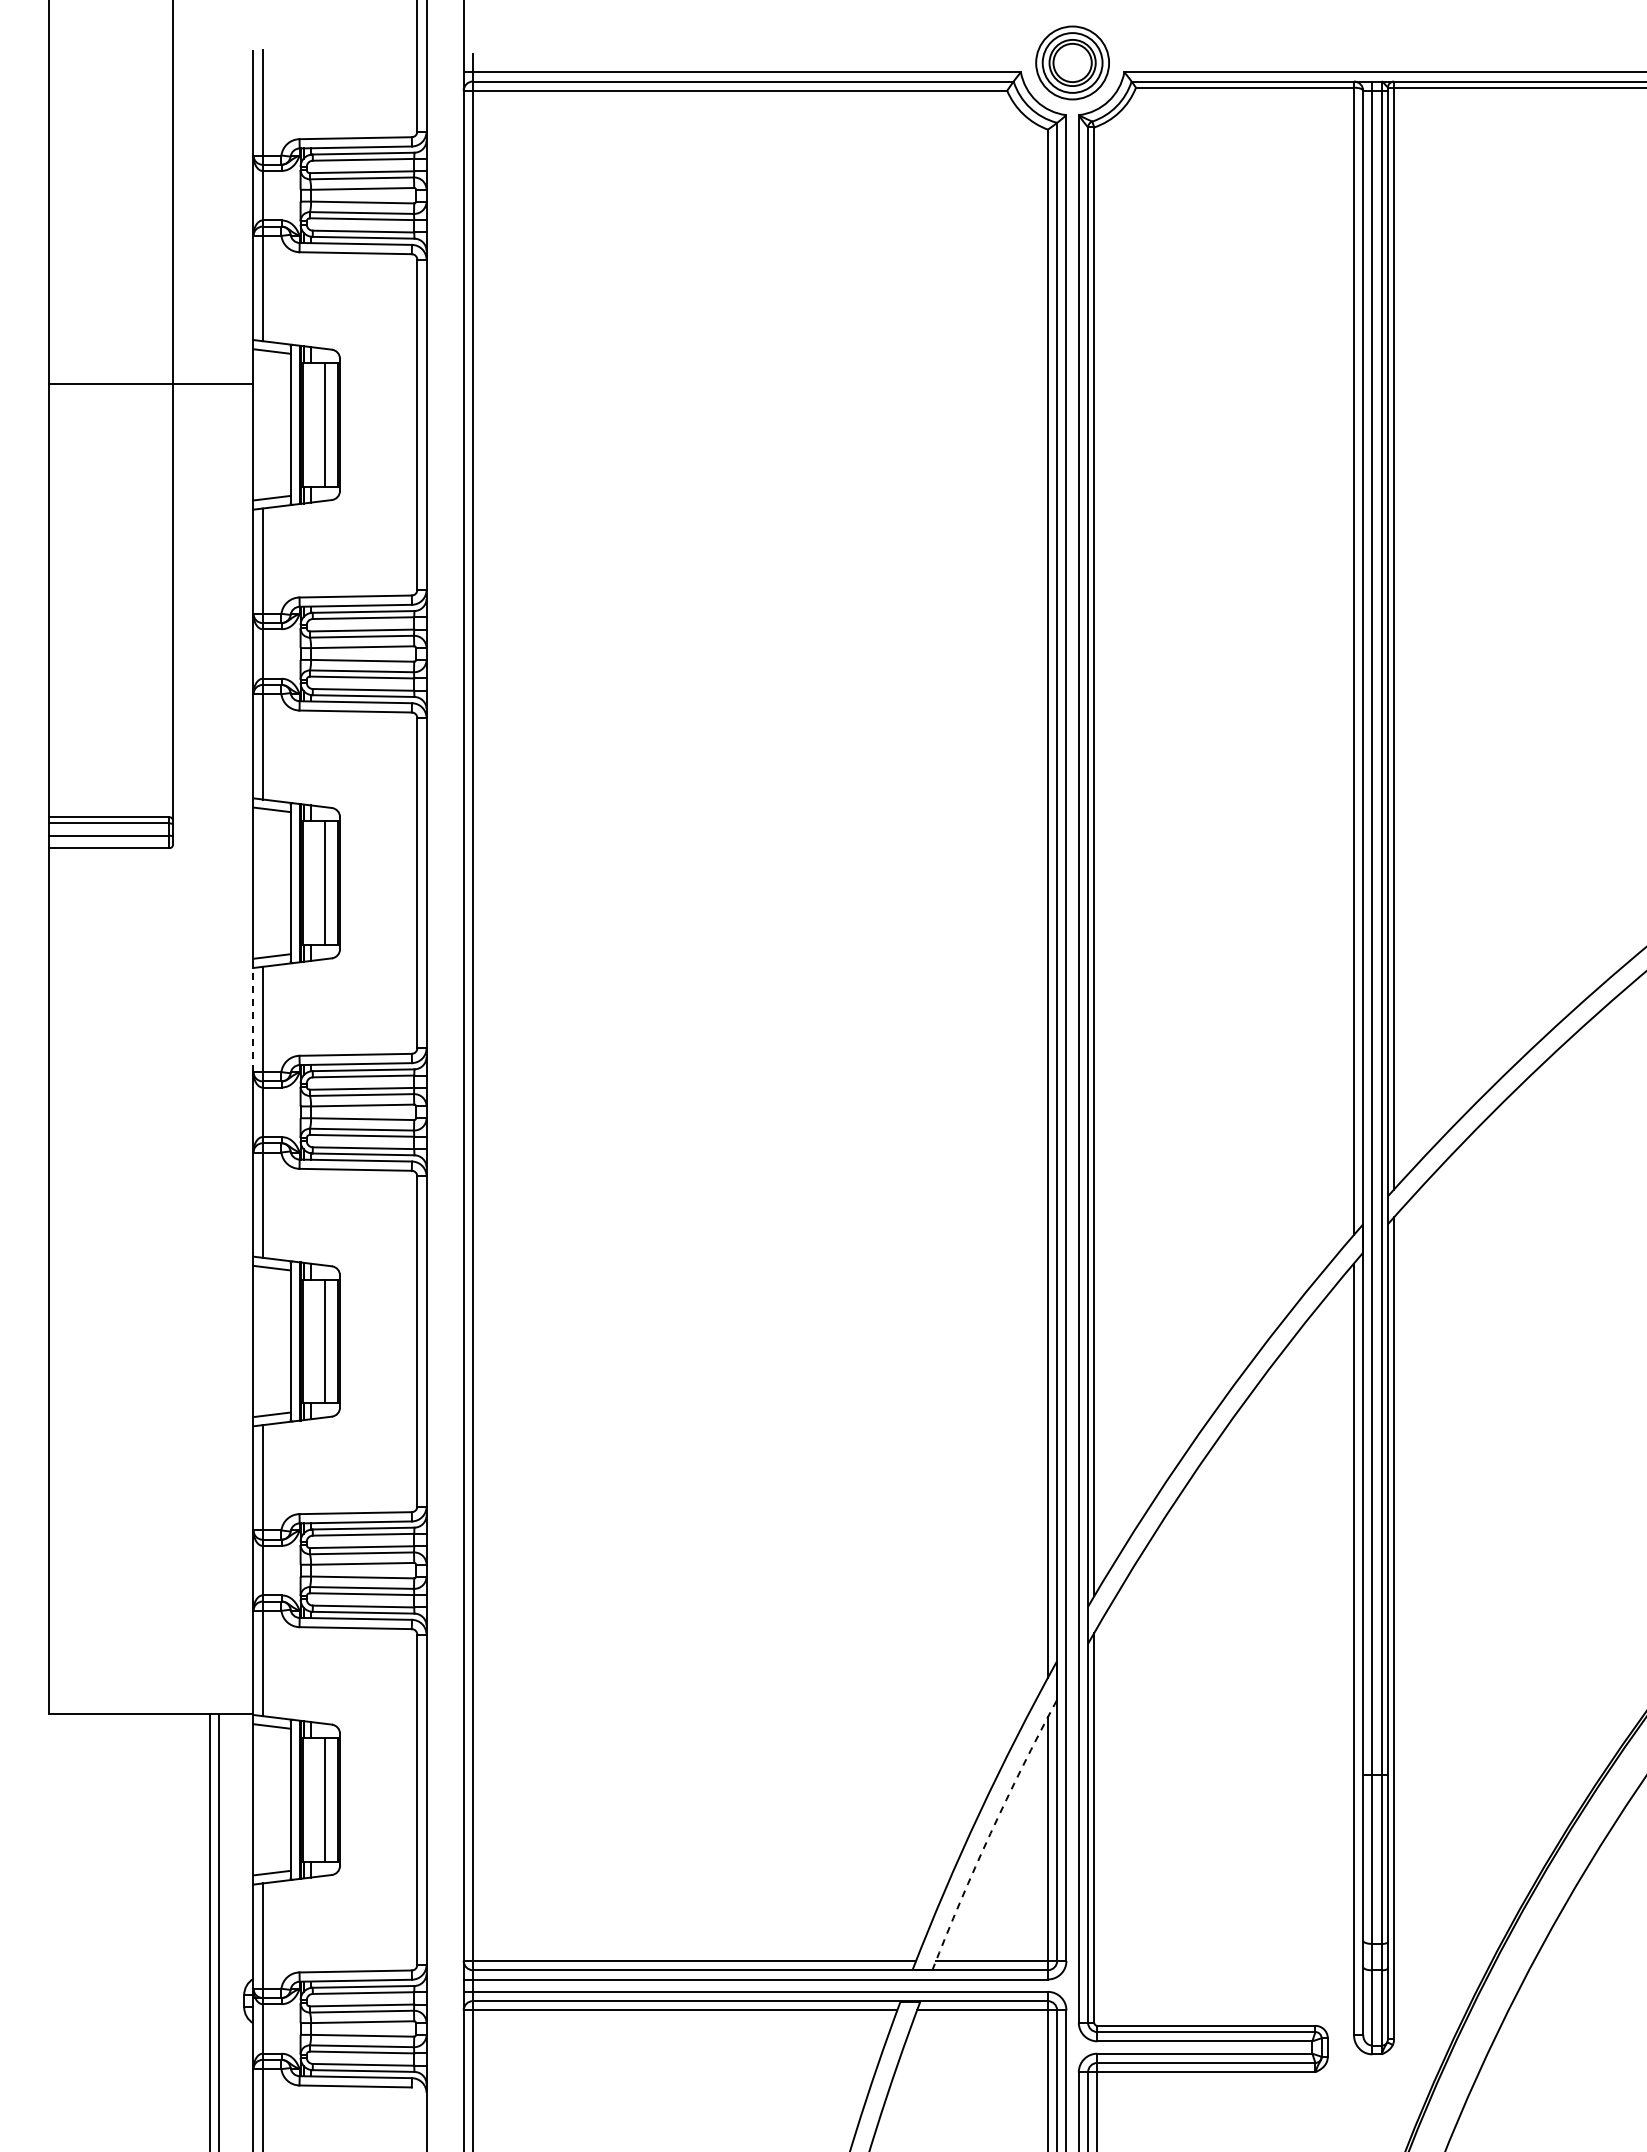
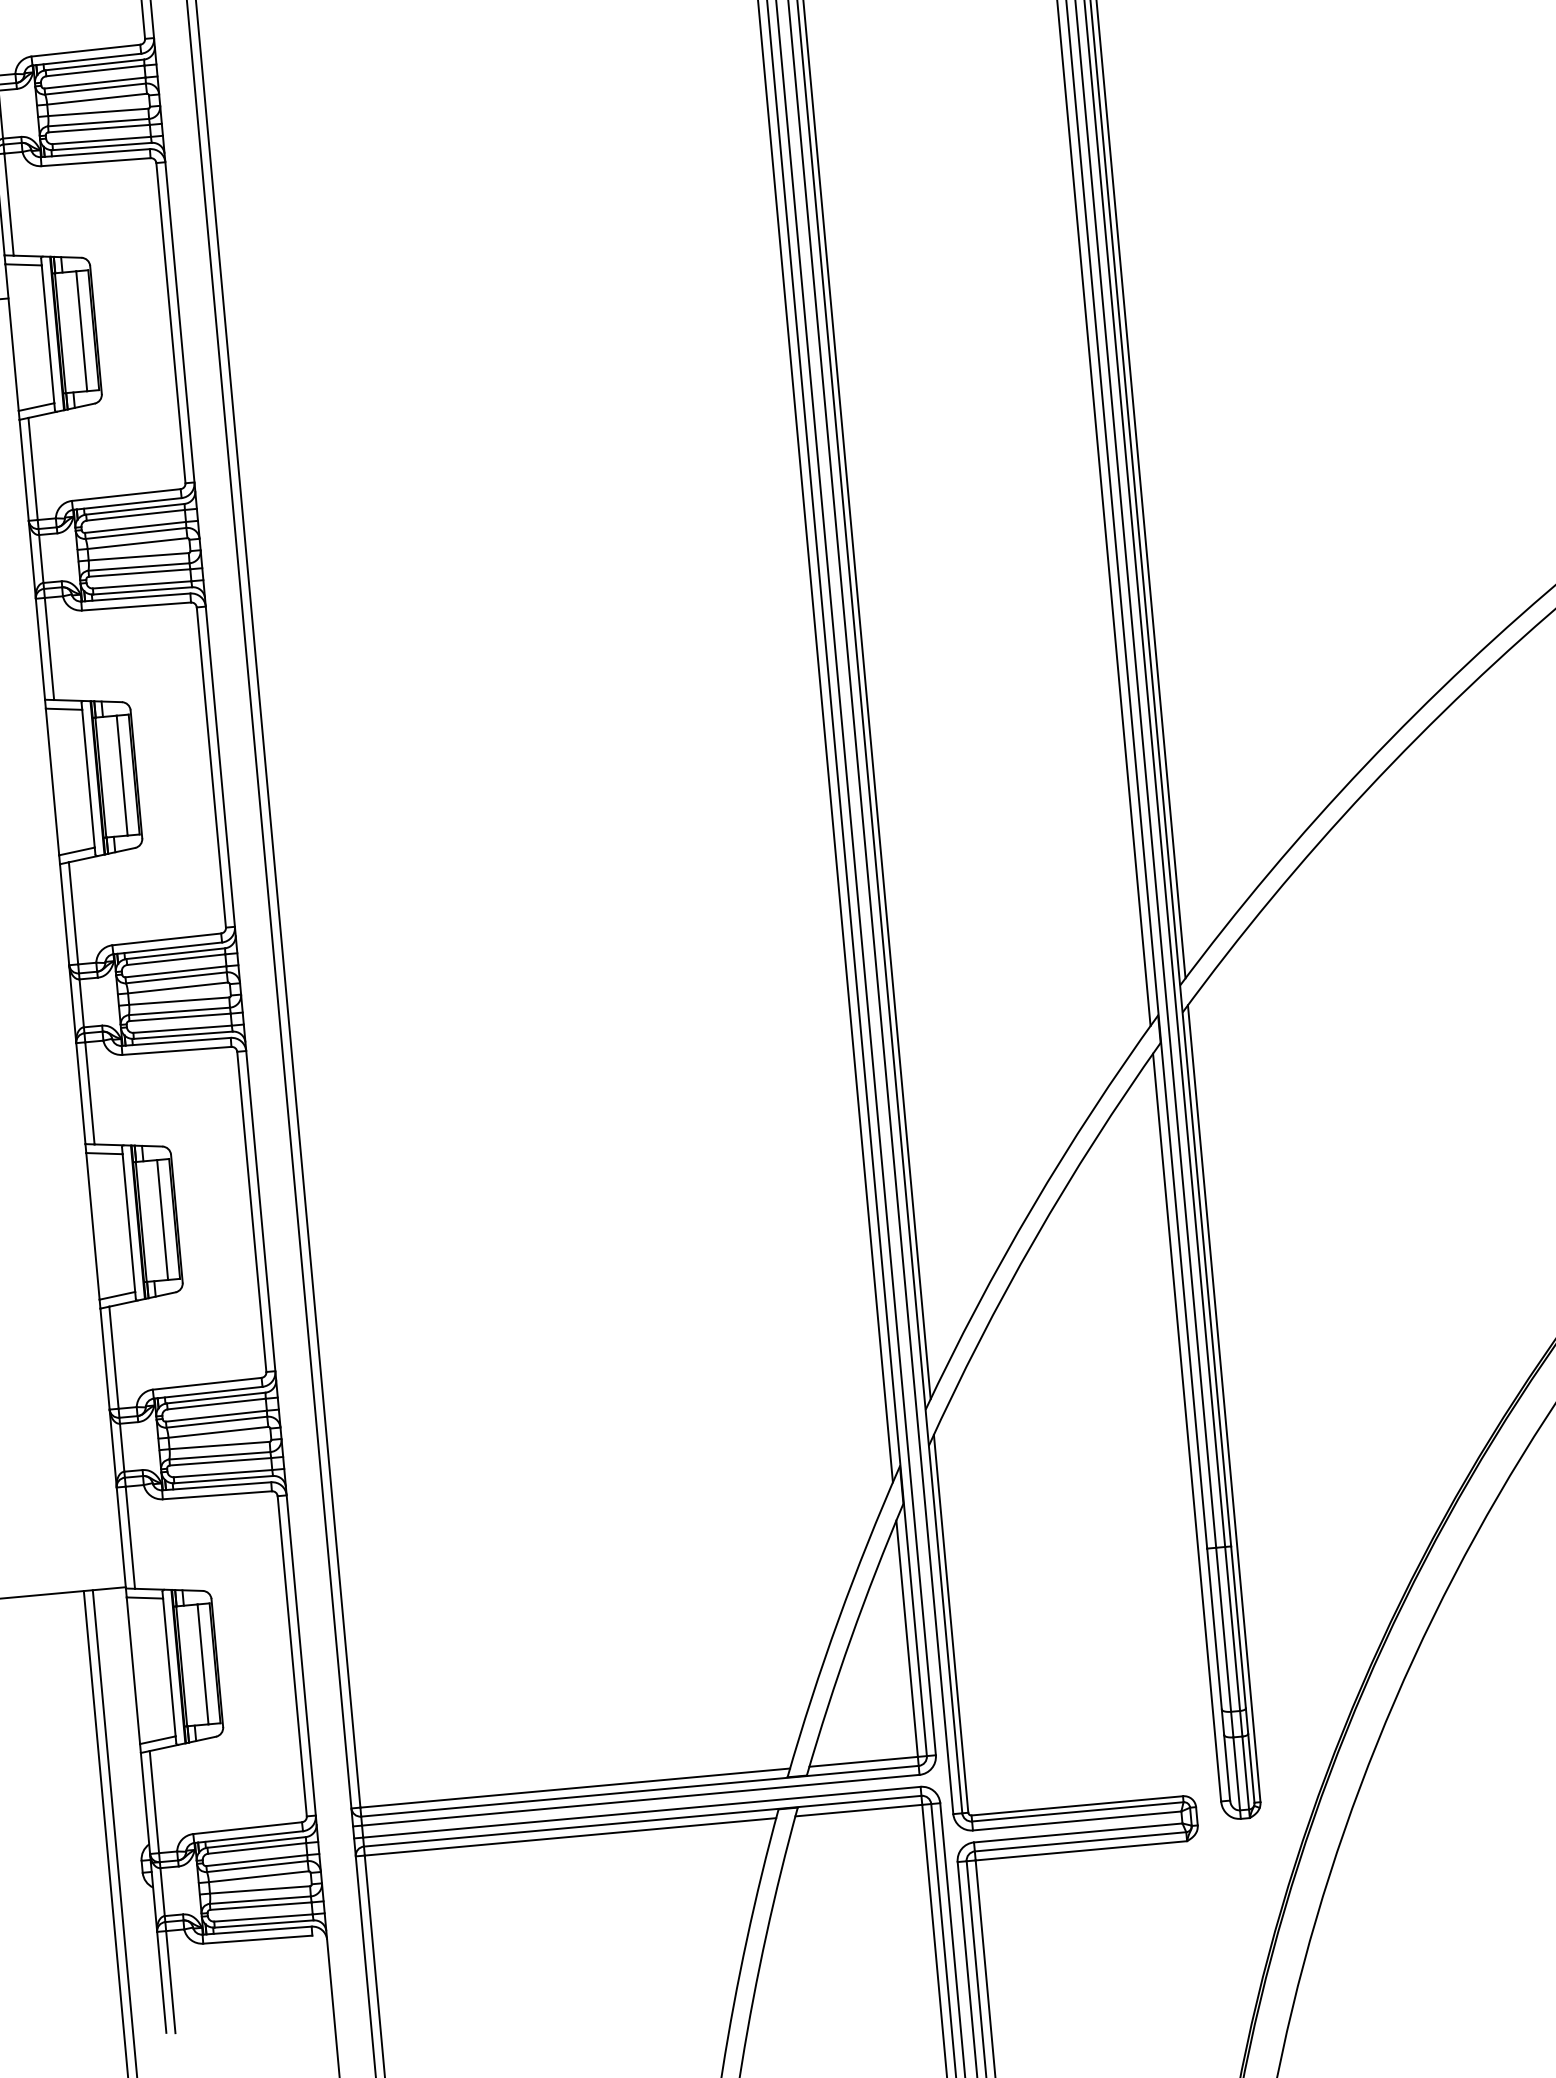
line: (253, 1019) -> (64, 914), dashed -> solid
arc: (990, 1833) -> (850, 1638), dashed -> solid

